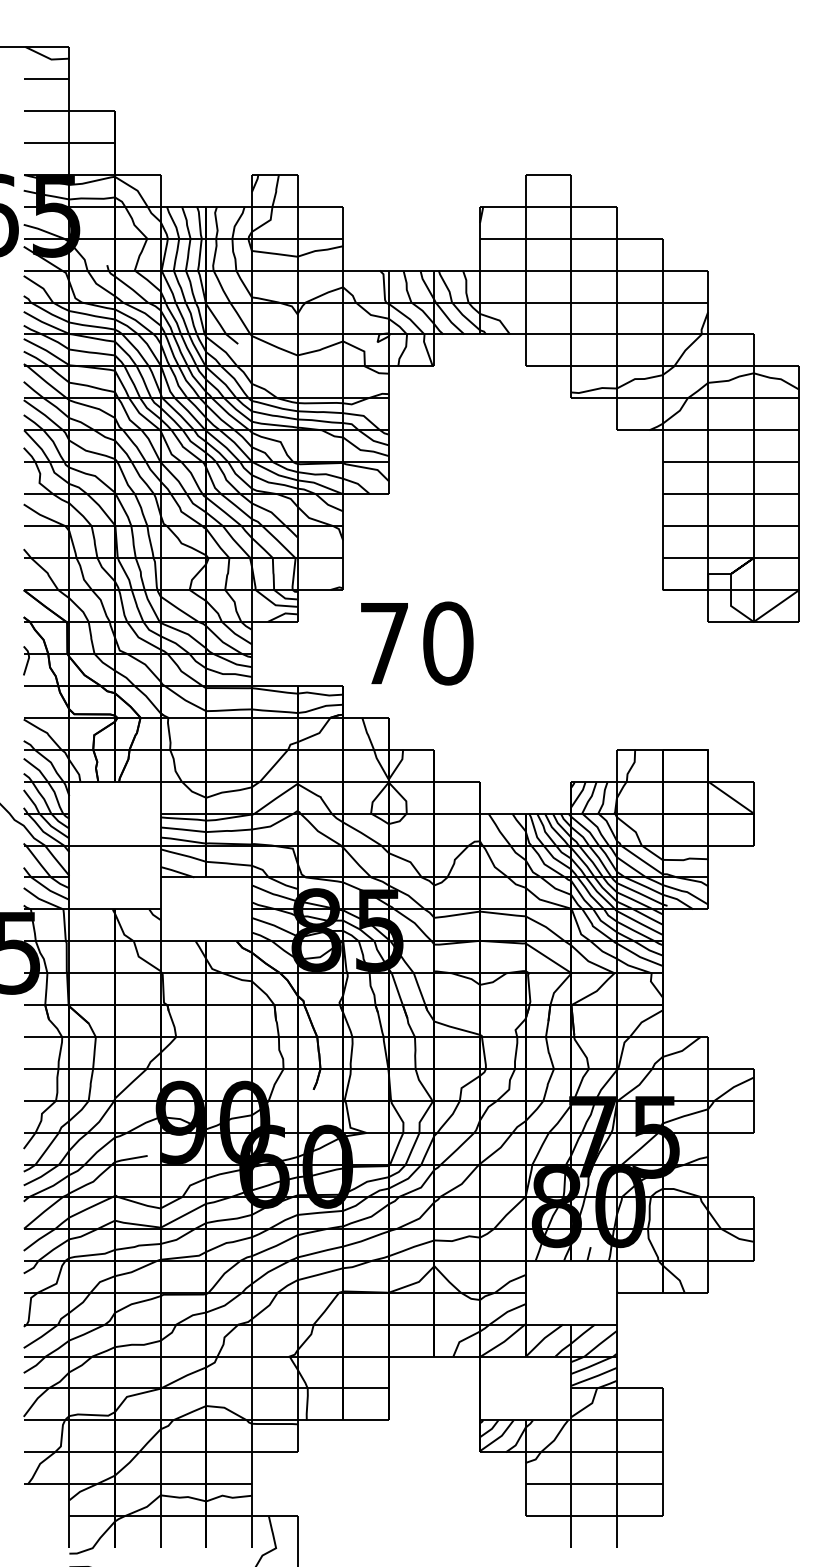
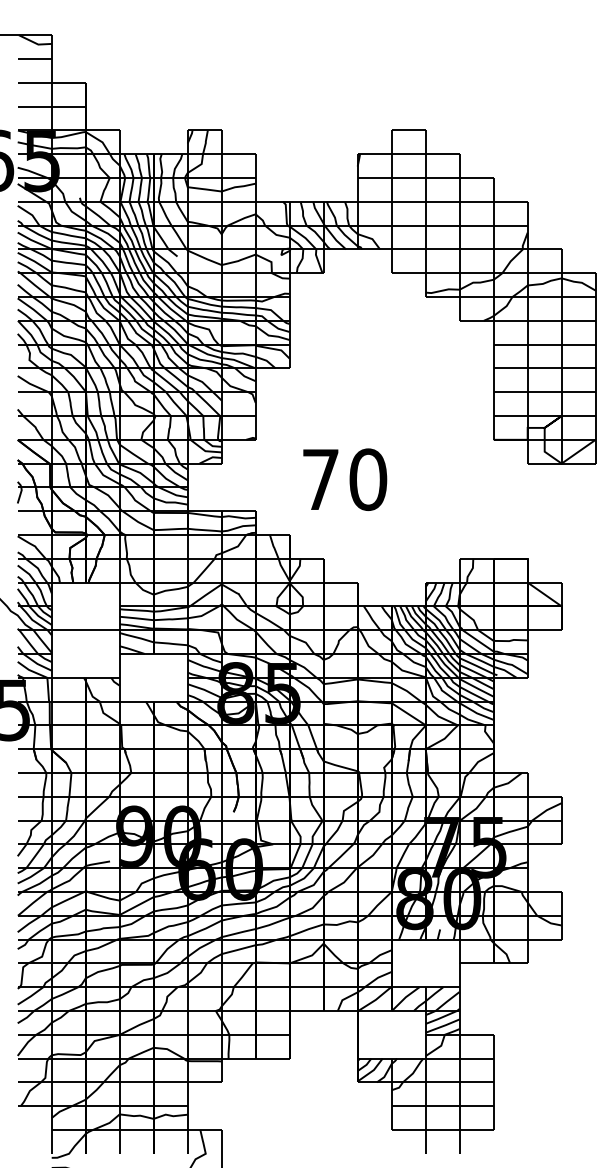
text: (417, 643) -> (345, 479), moved

